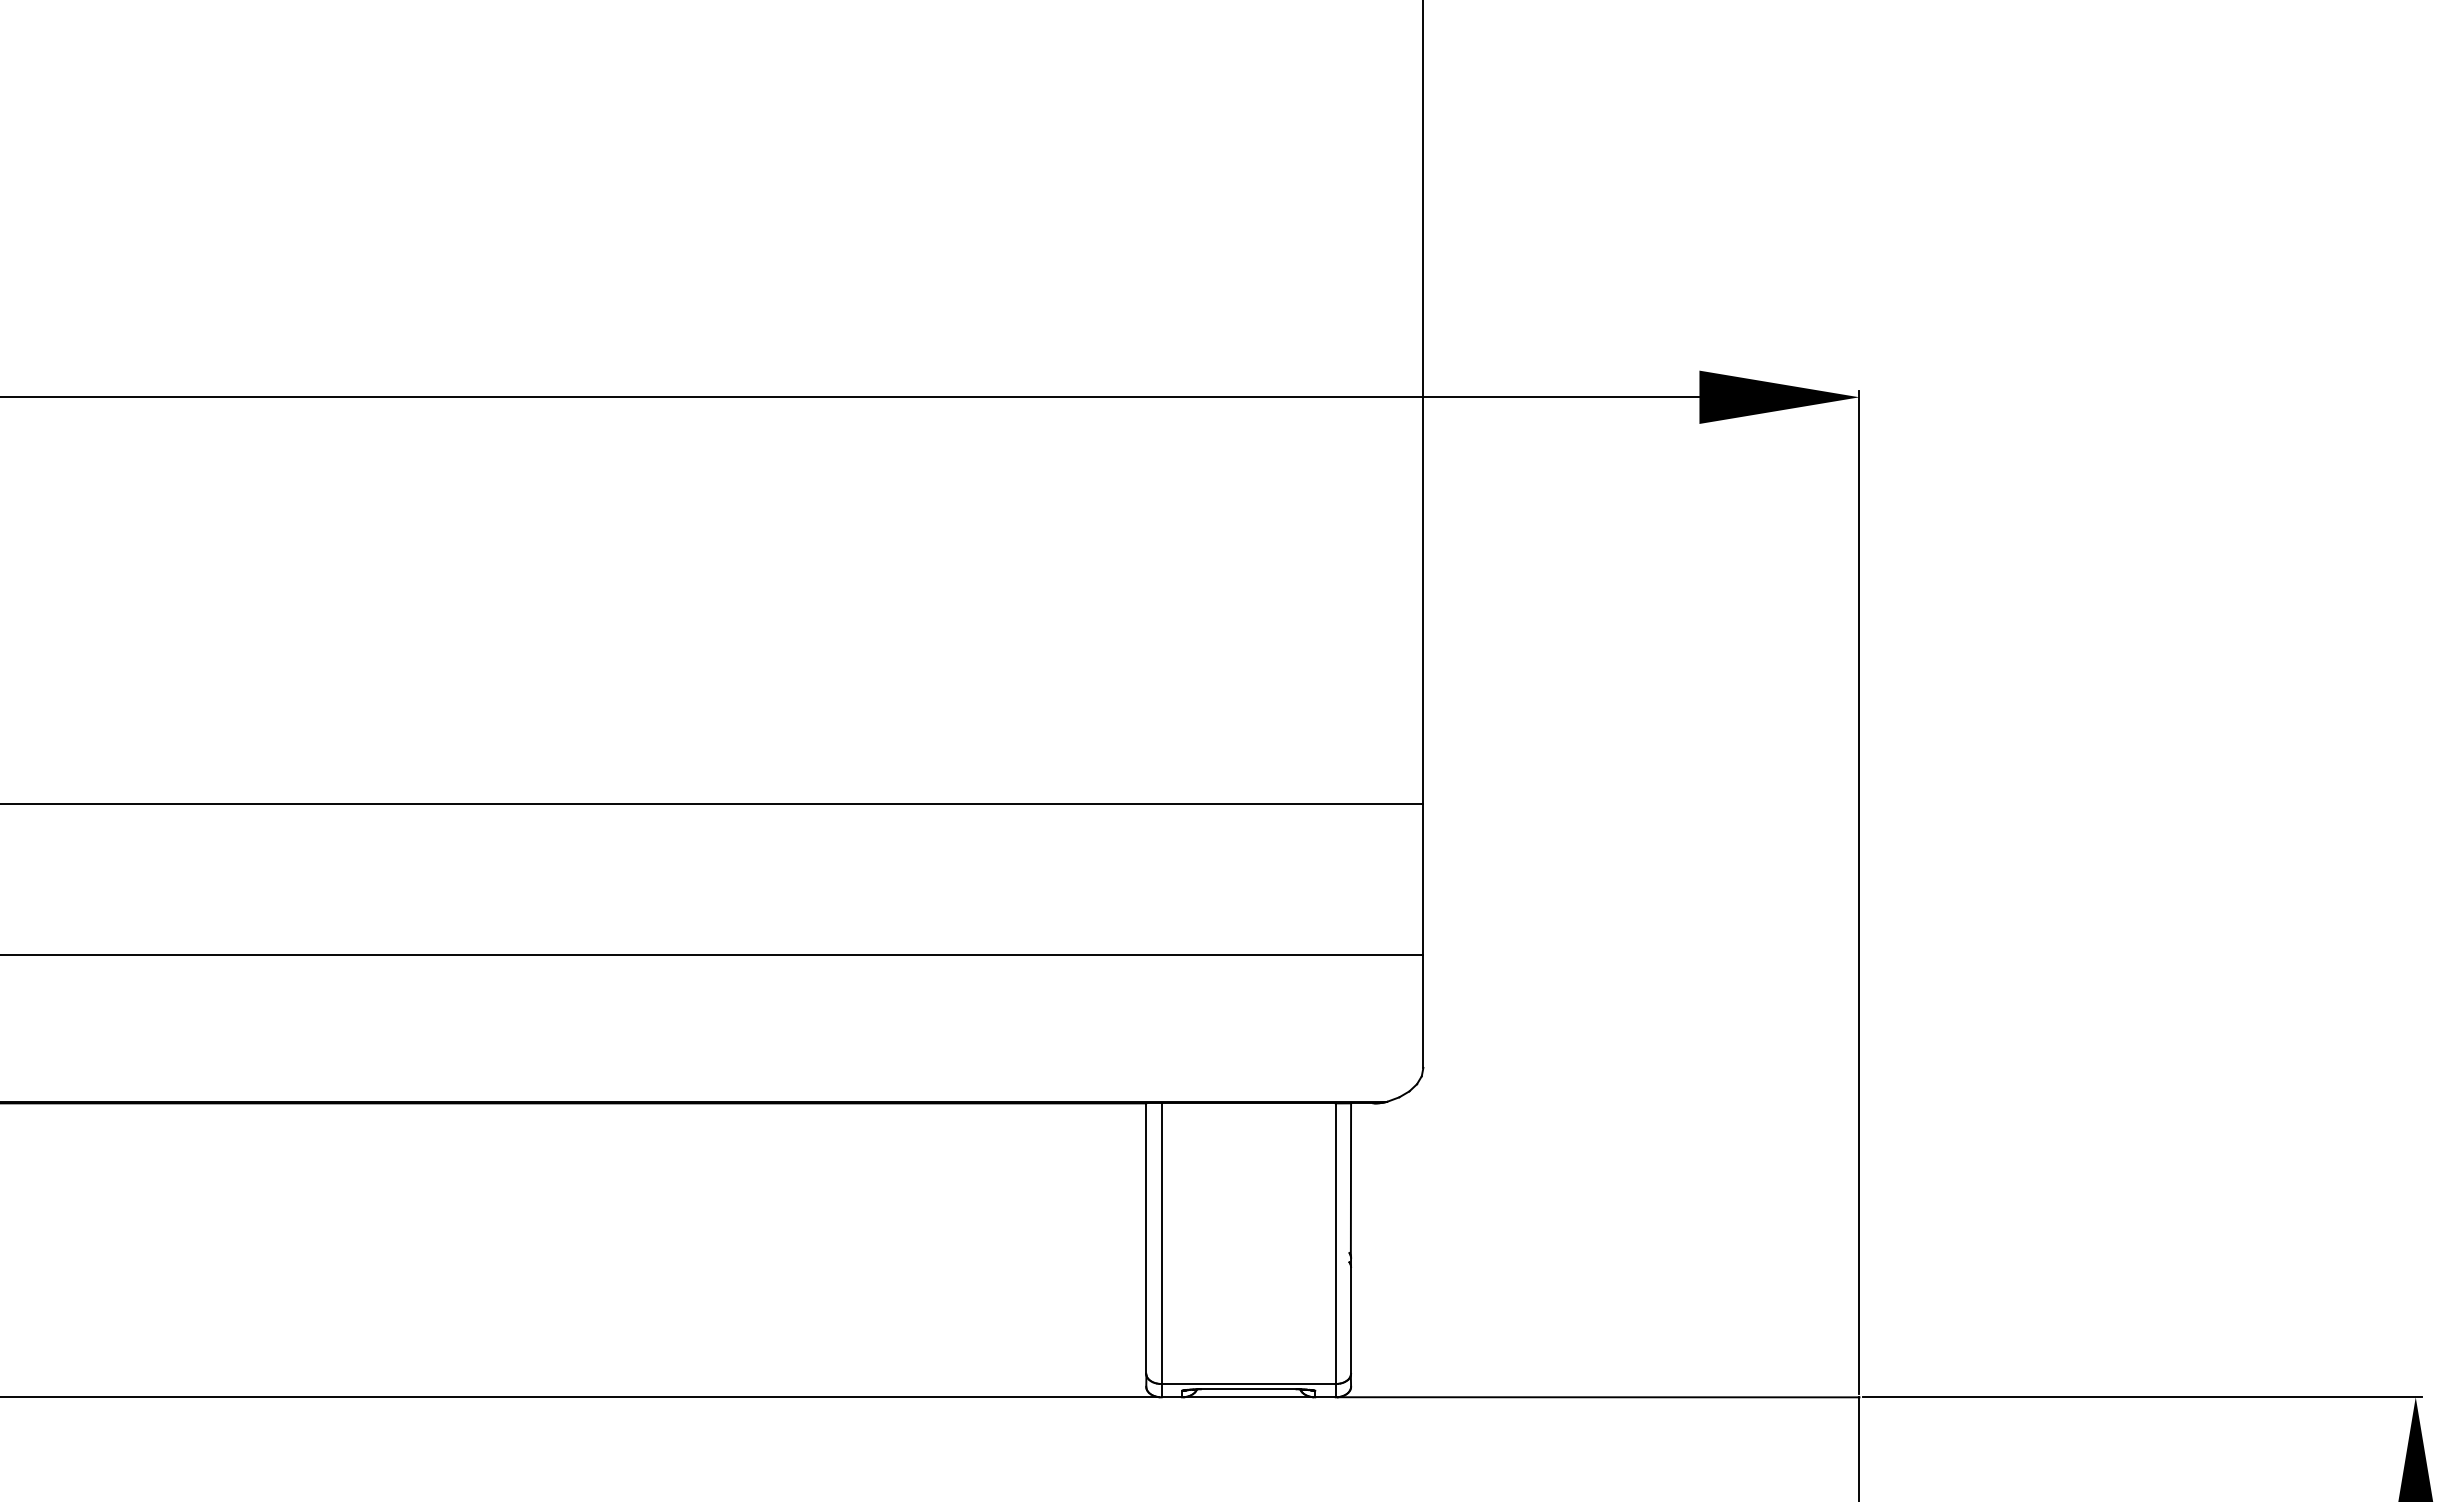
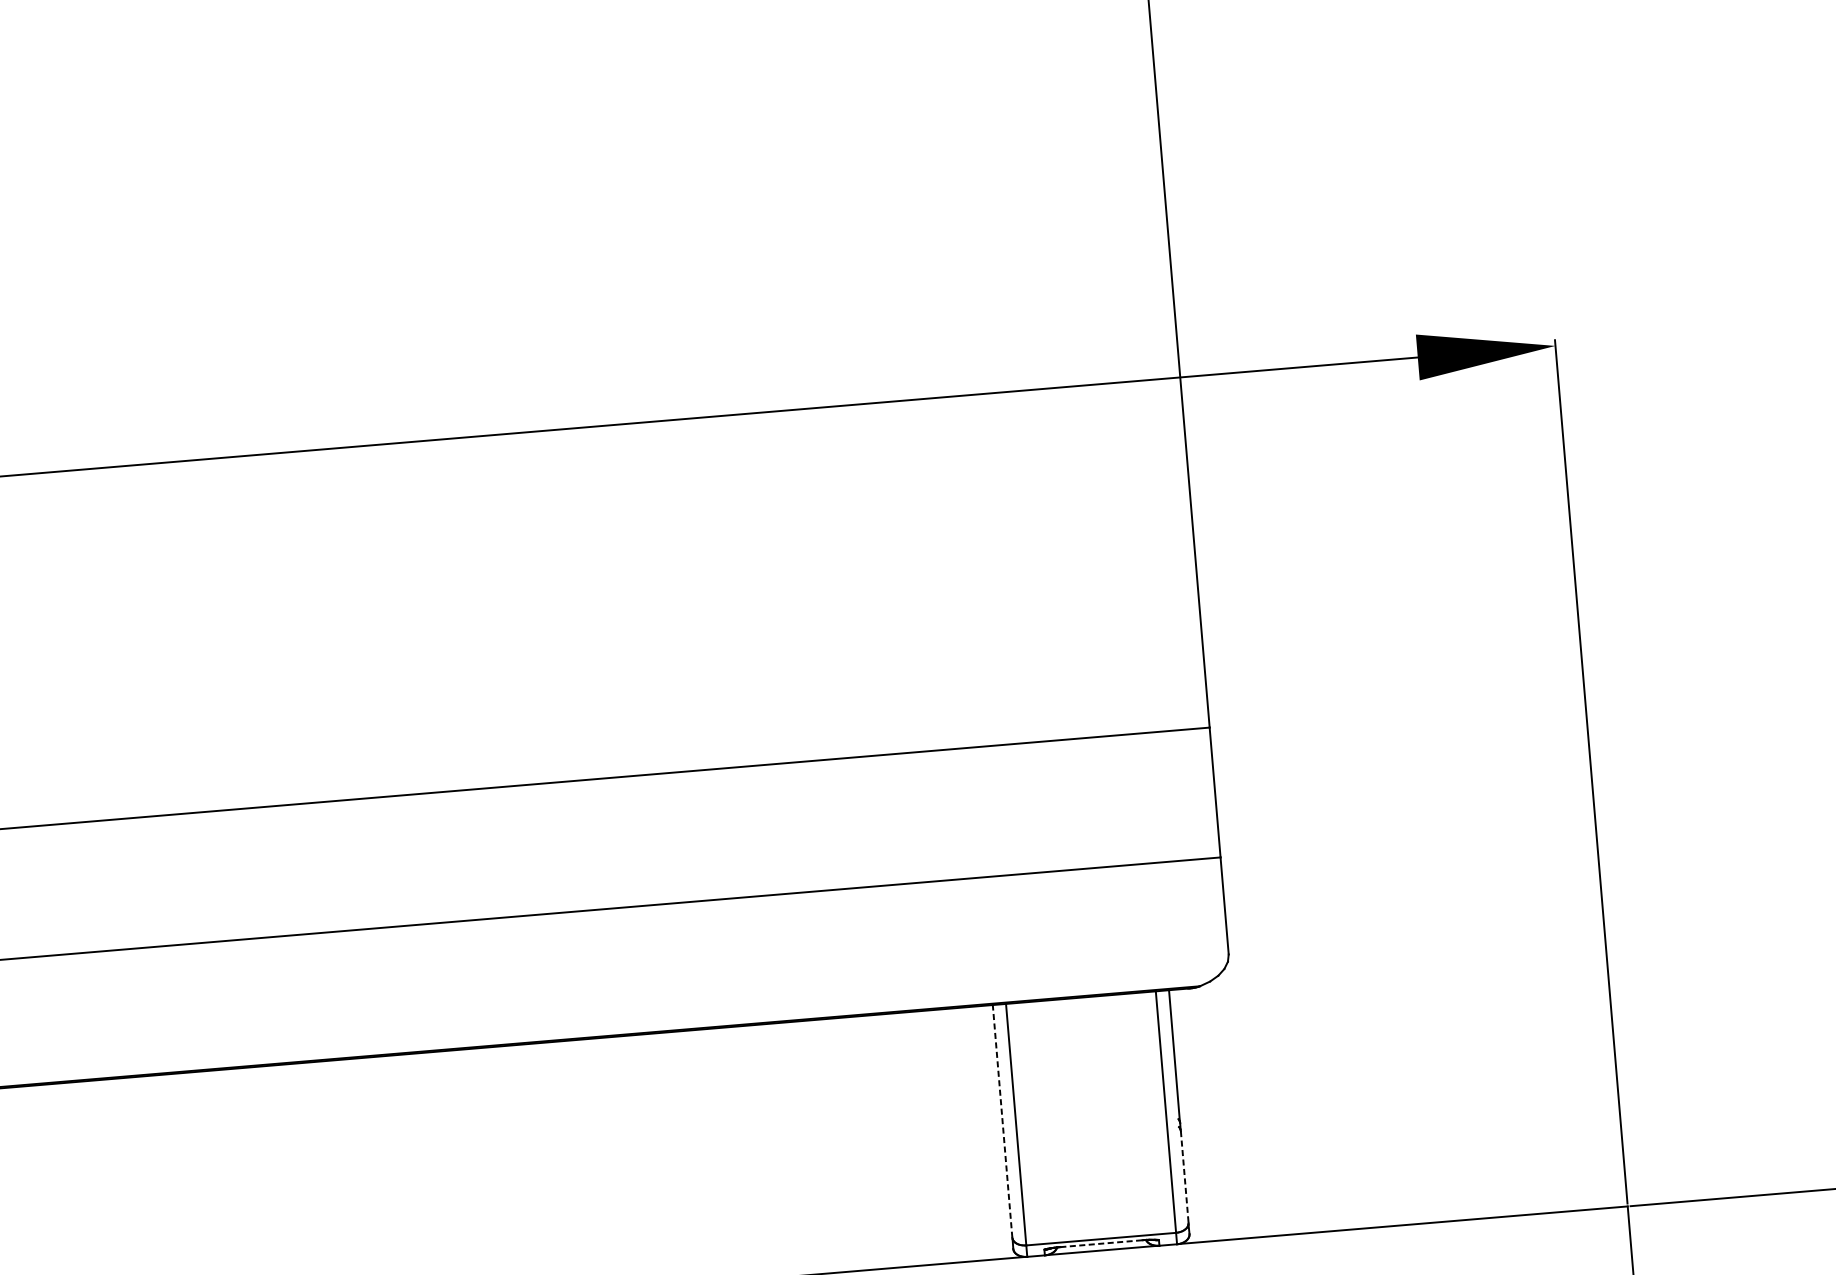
line: (1146, 1238) -> (1002, 1121), solid -> dashed
line: (1351, 1320) -> (1185, 1177), solid -> dashed
line: (1248, 1389) -> (1101, 1243), solid -> dashed

